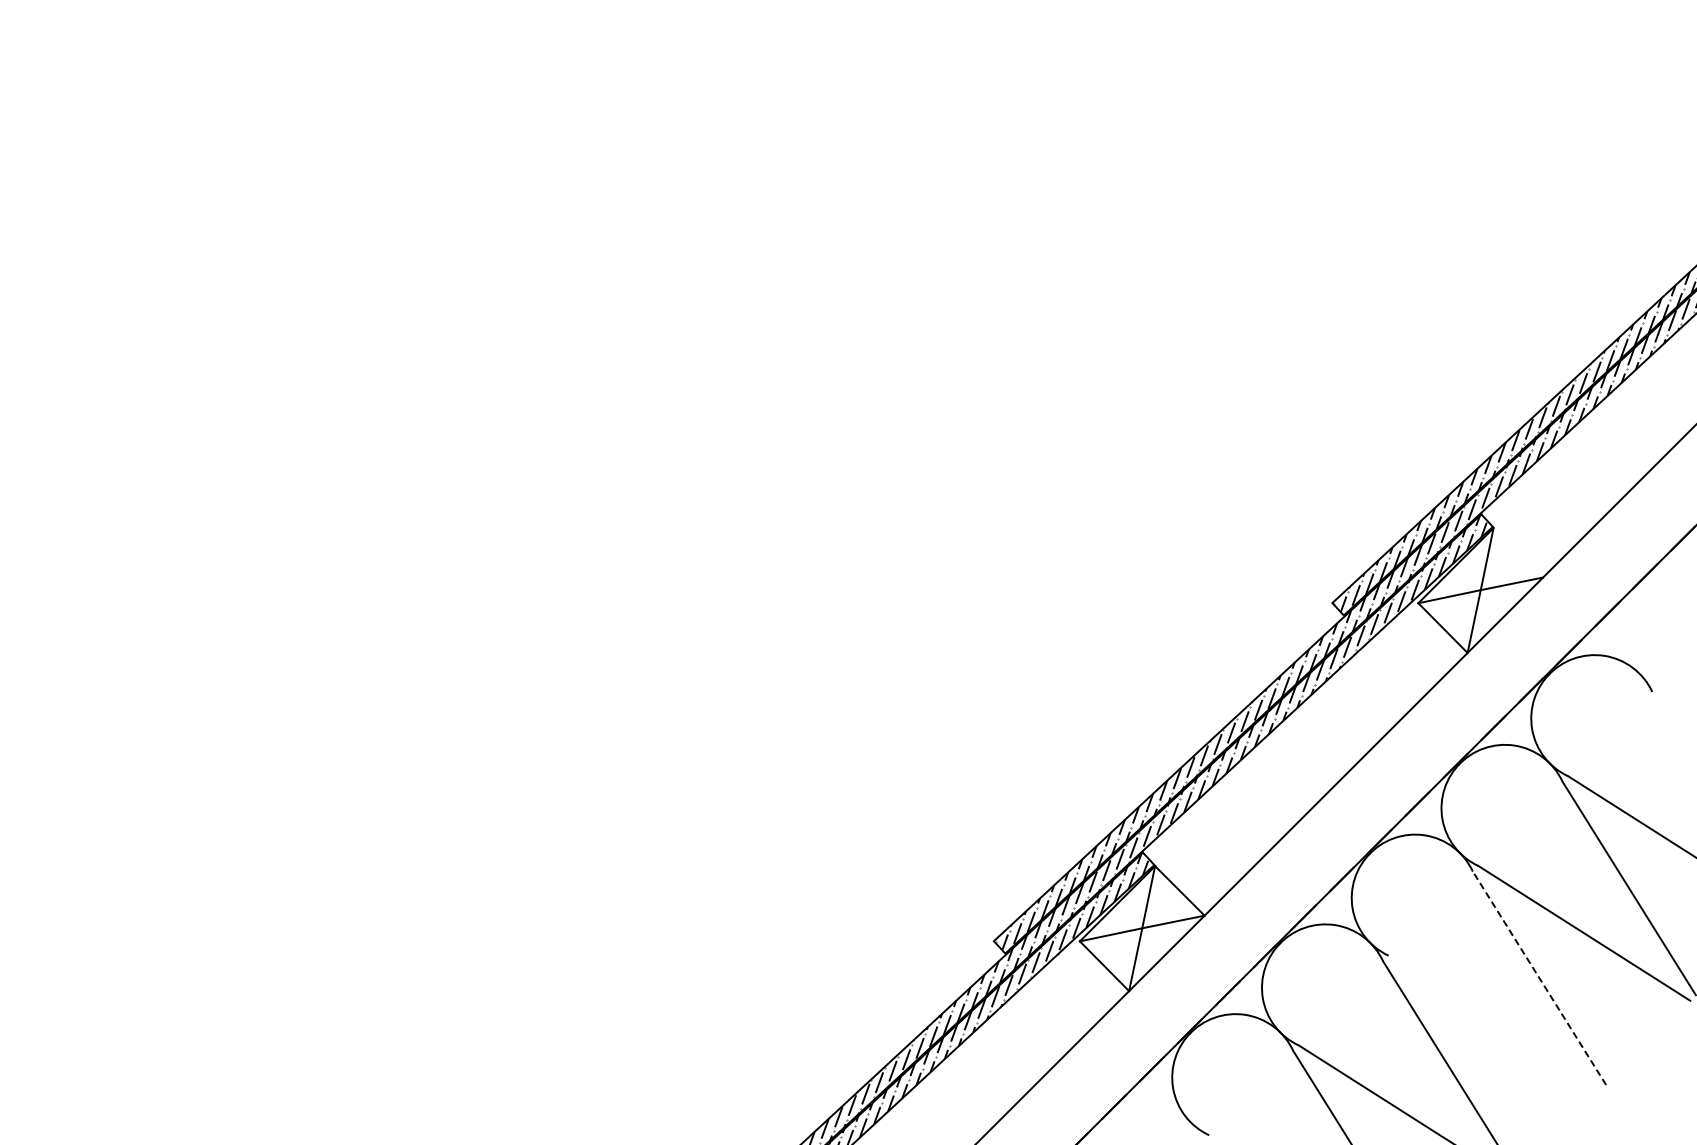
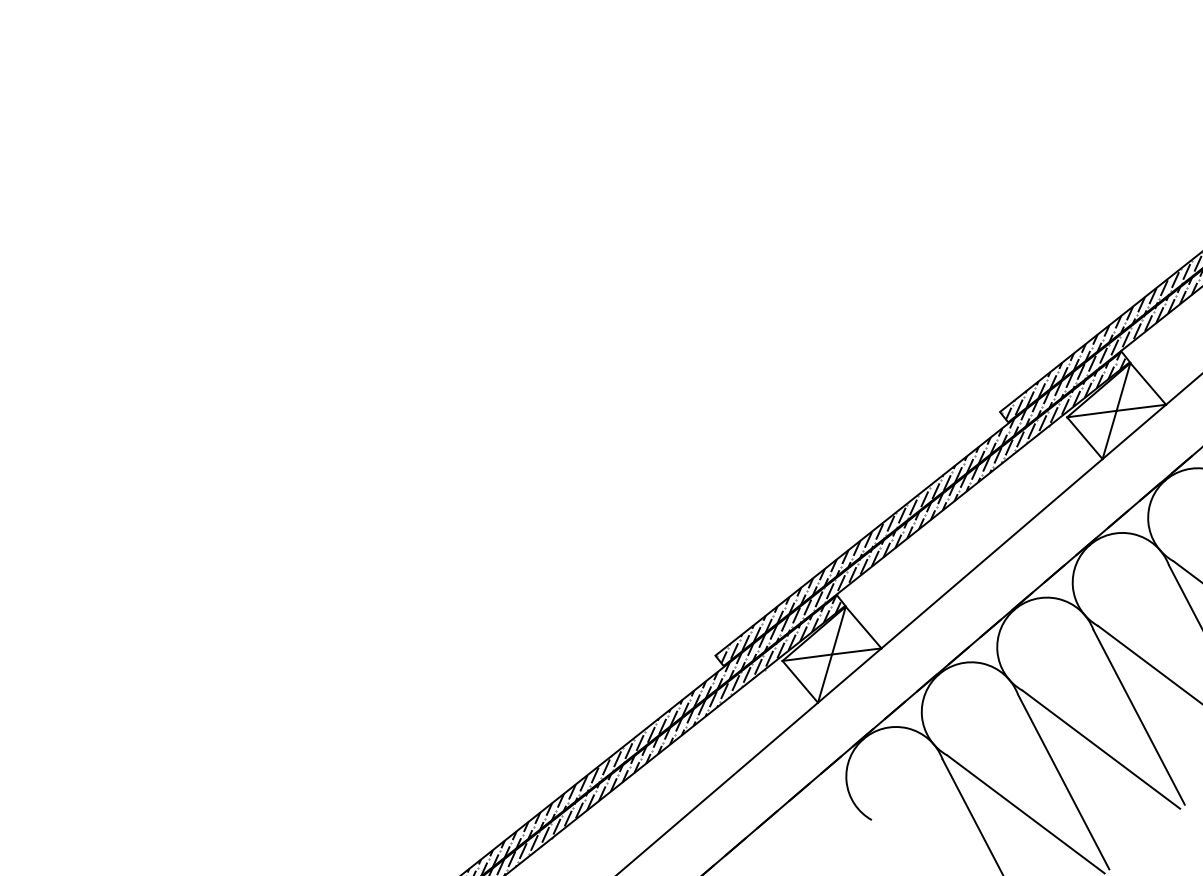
line: (1518, 552) -> (1148, 383), added
line: (1539, 978) -> (1139, 717), dashed -> solid
line: (1494, 1022) -> (1101, 749), added

